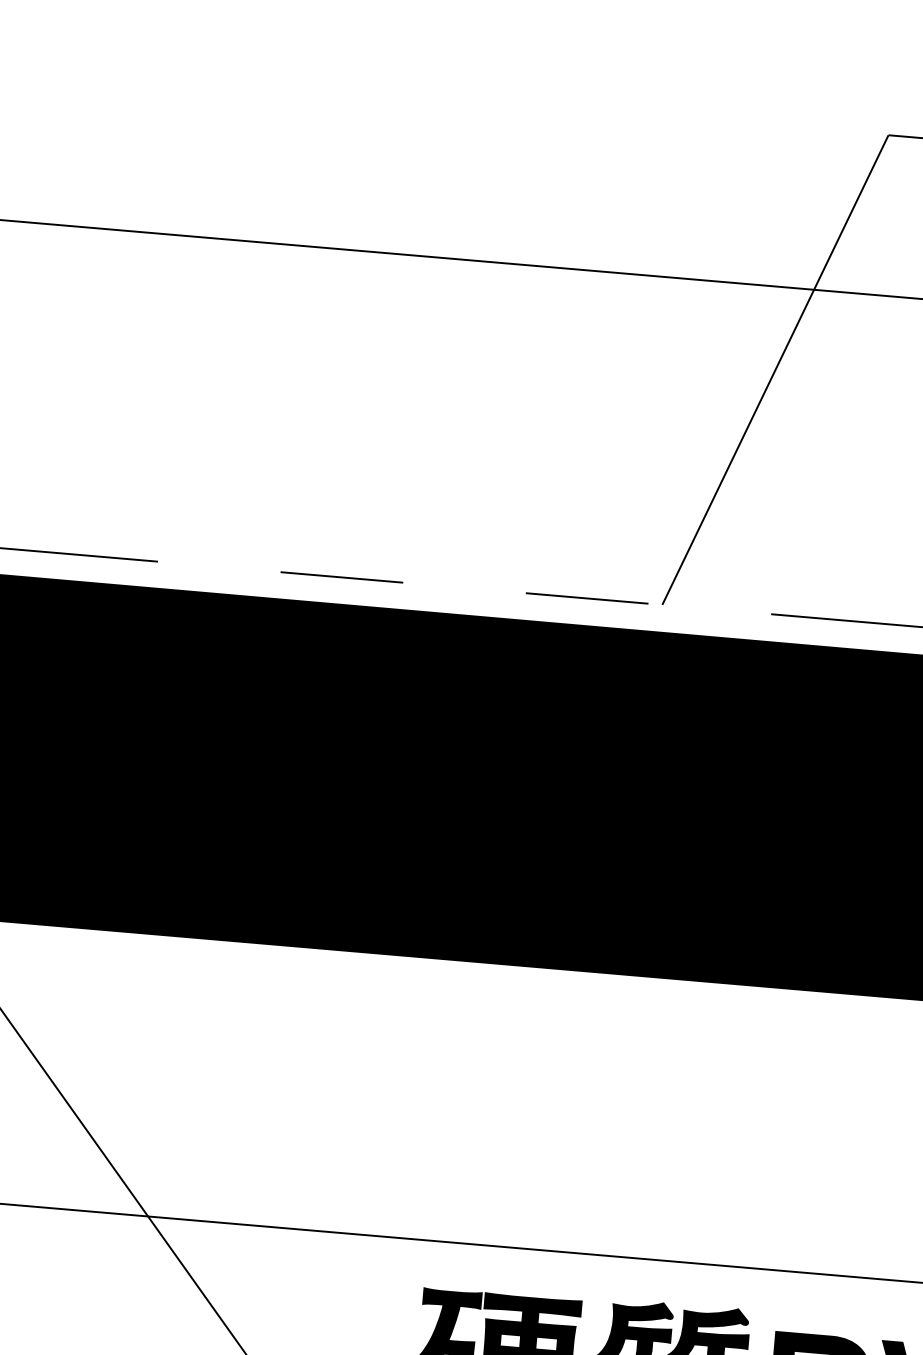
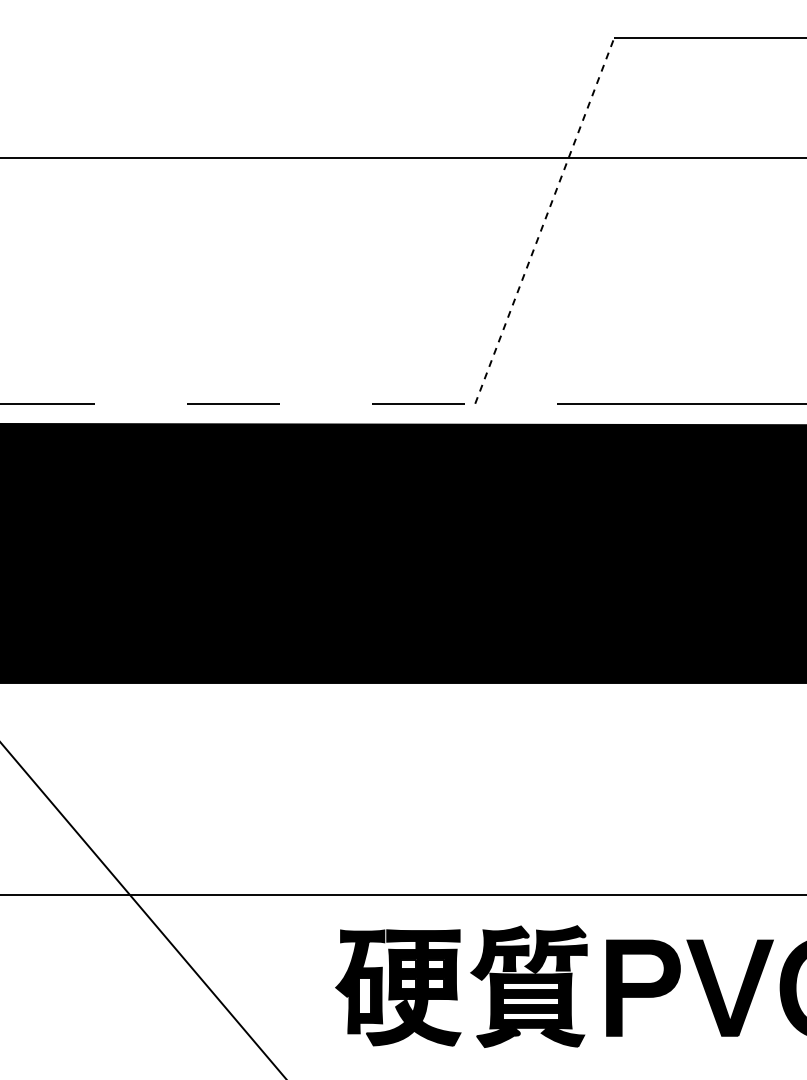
line: (775, 369) -> (544, 220), solid -> dashed

